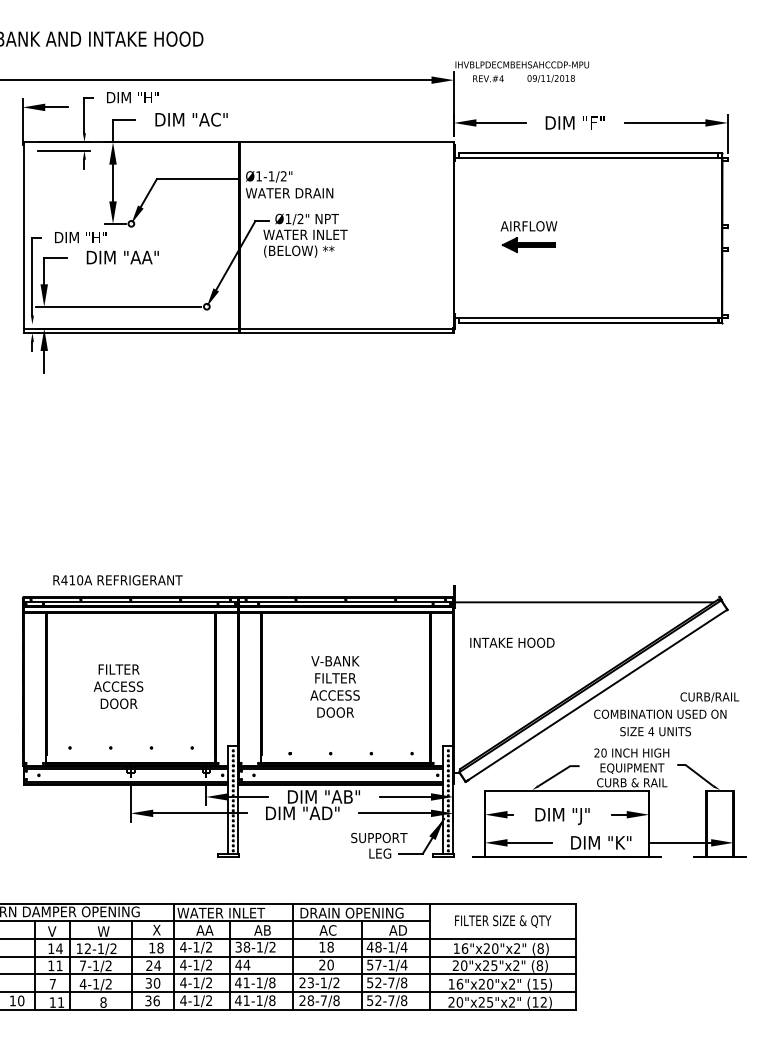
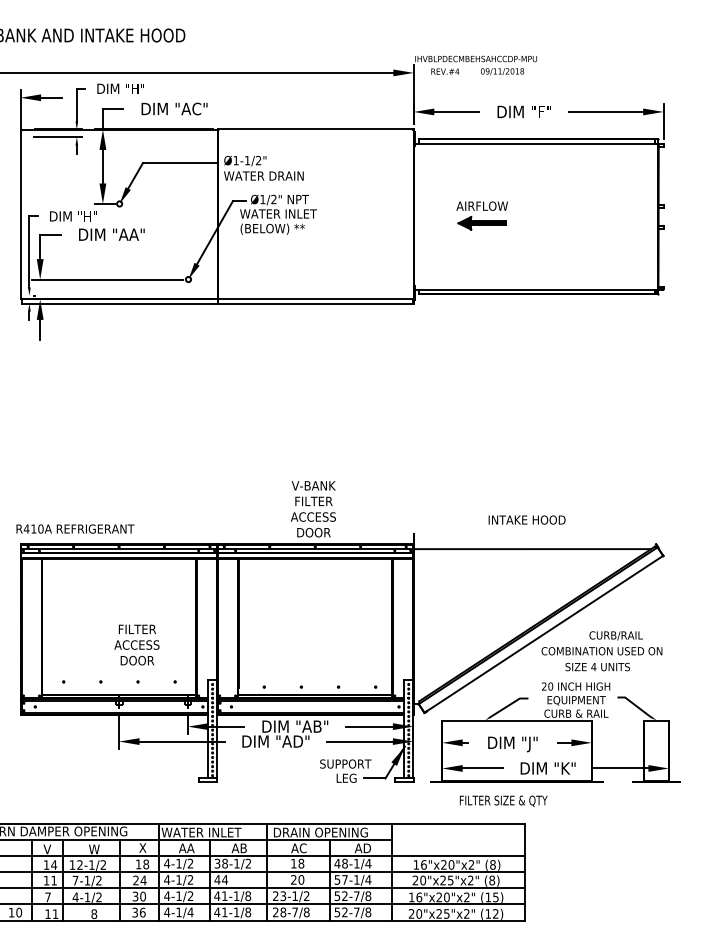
text: (118, 579) -> (75, 528), moved
text: (511, 642) -> (526, 519), moved
text: (118, 686) -> (136, 644), moved
text: (334, 687) -> (312, 509), moved
text: (709, 697) -> (615, 635), moved
text: (502, 920) -> (503, 800), moved
text: (209, 1000) -> (190, 912), 4-1/2 -> 4-1/4

